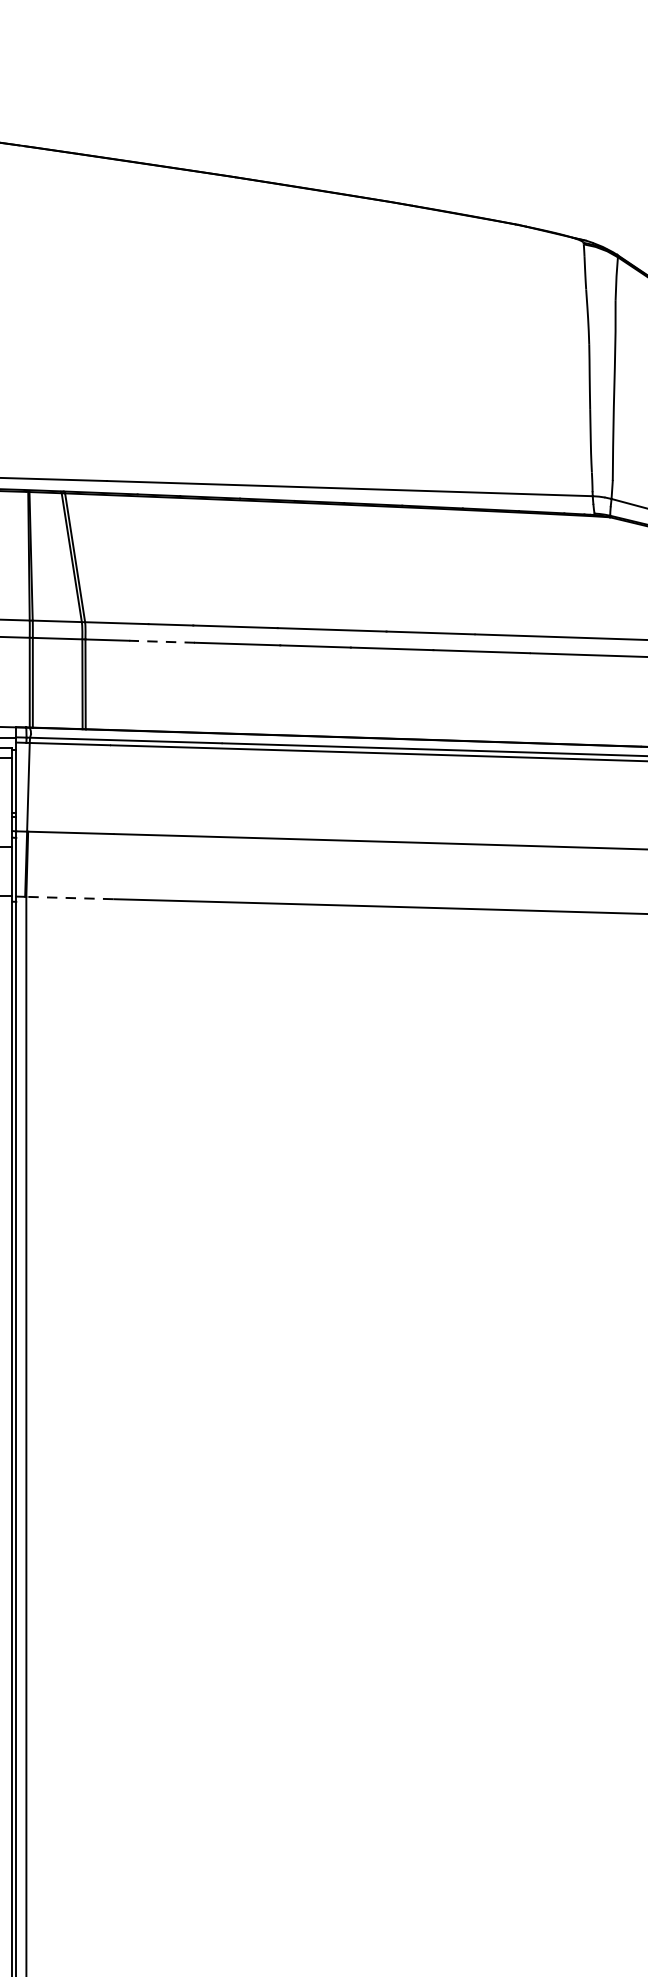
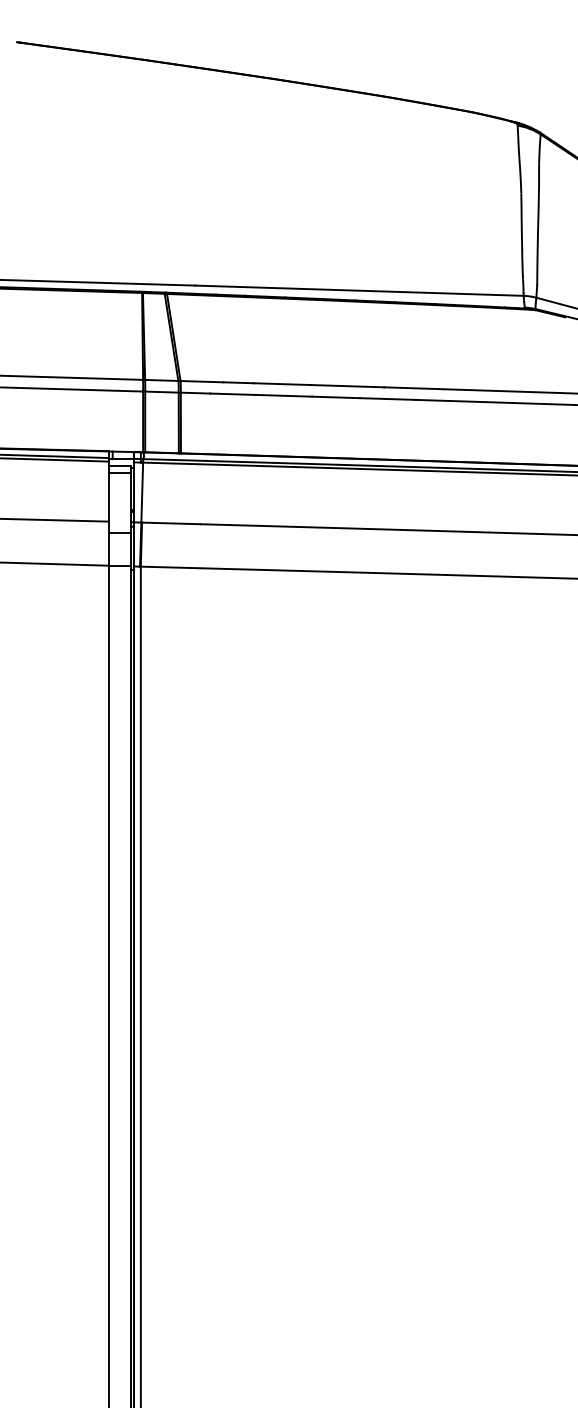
line: (161, 642) -> (232, 394), dashed -> solid
line: (68, 898) -> (169, 567), dashed -> solid

